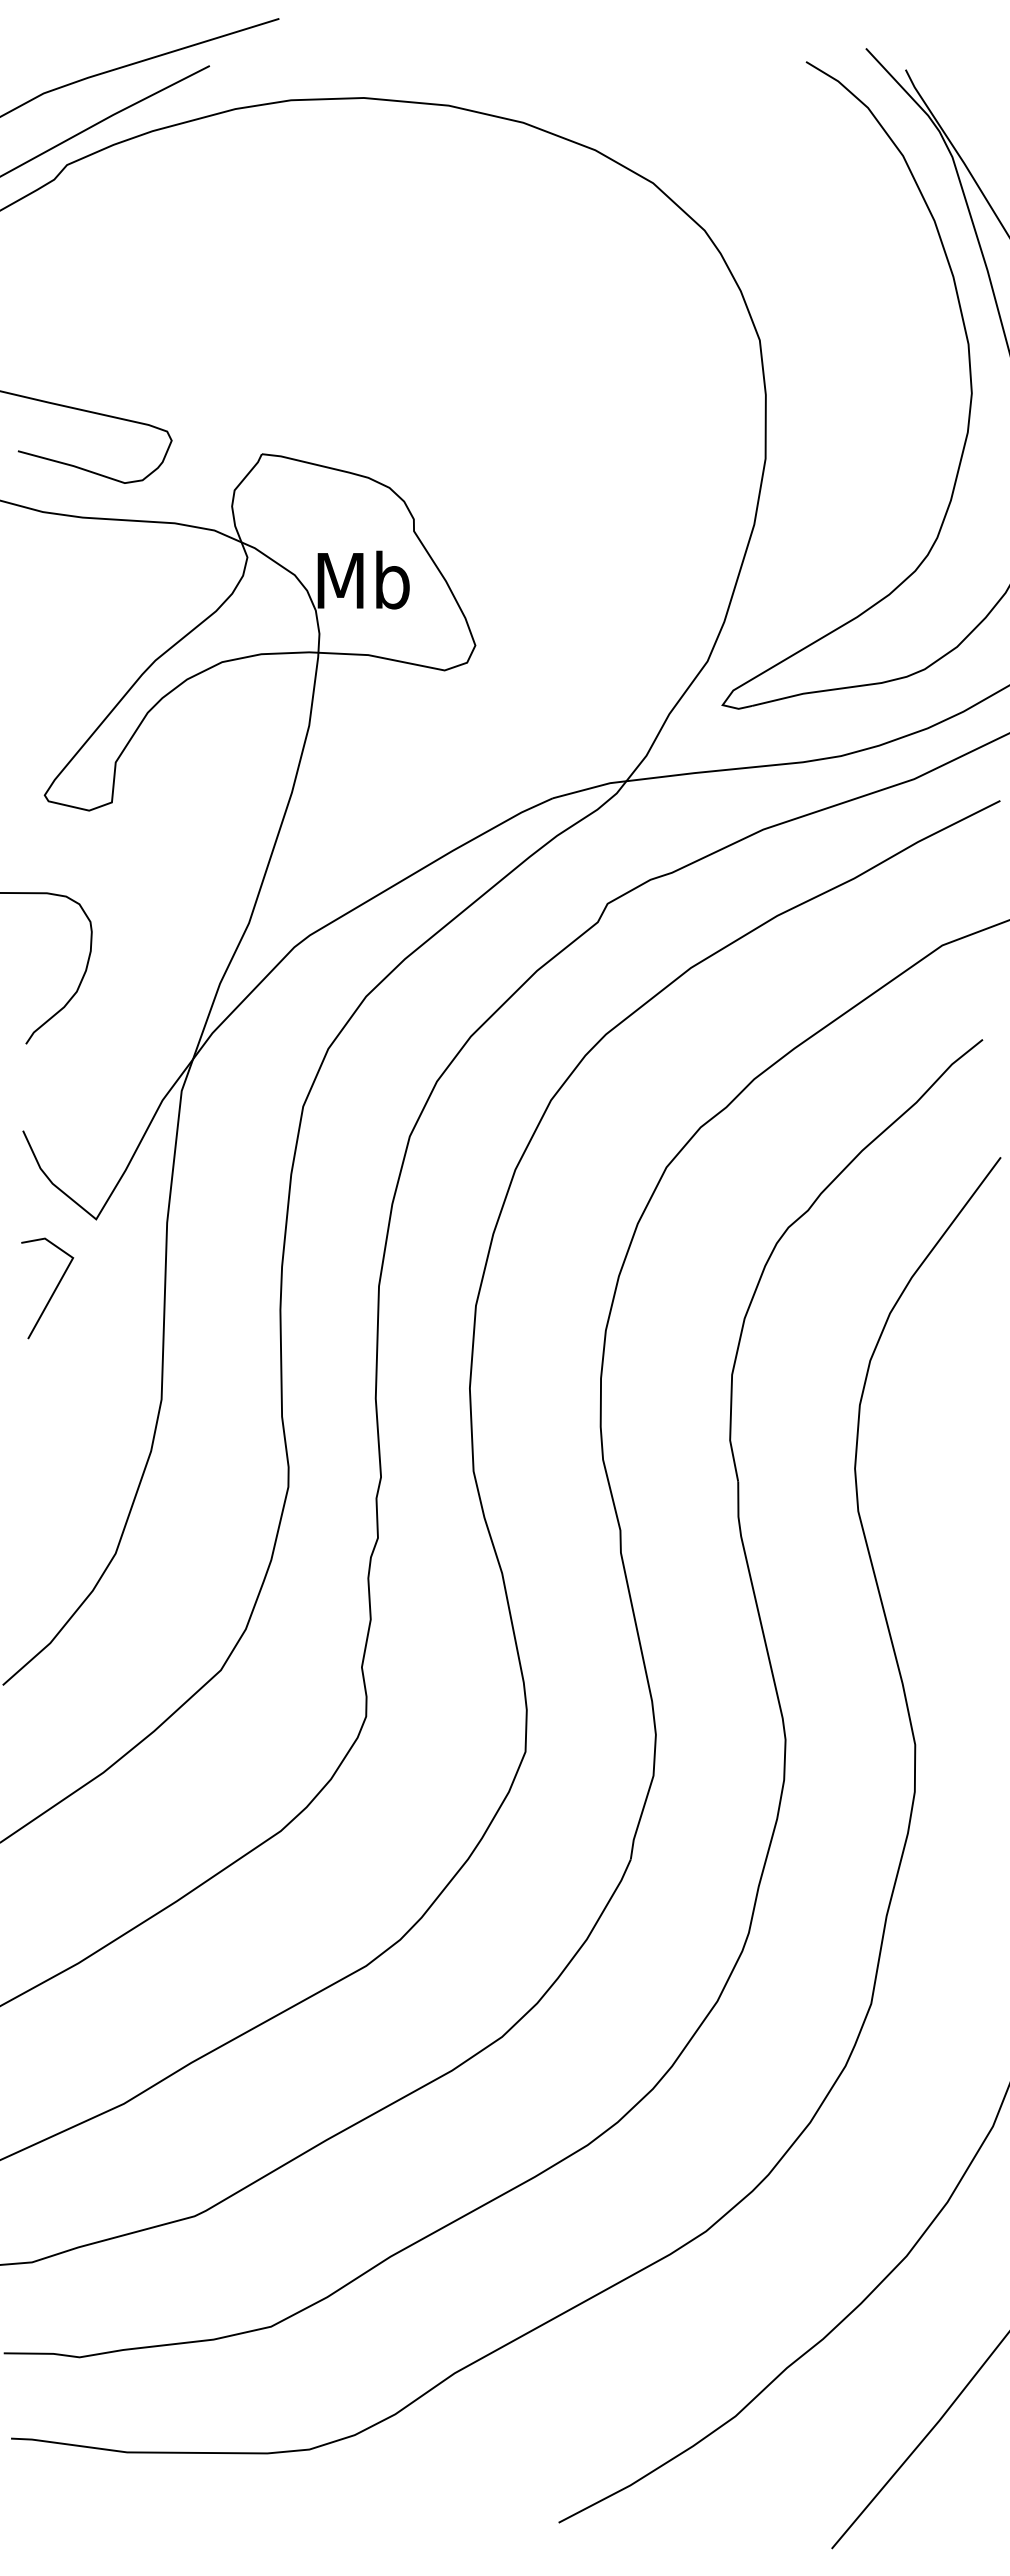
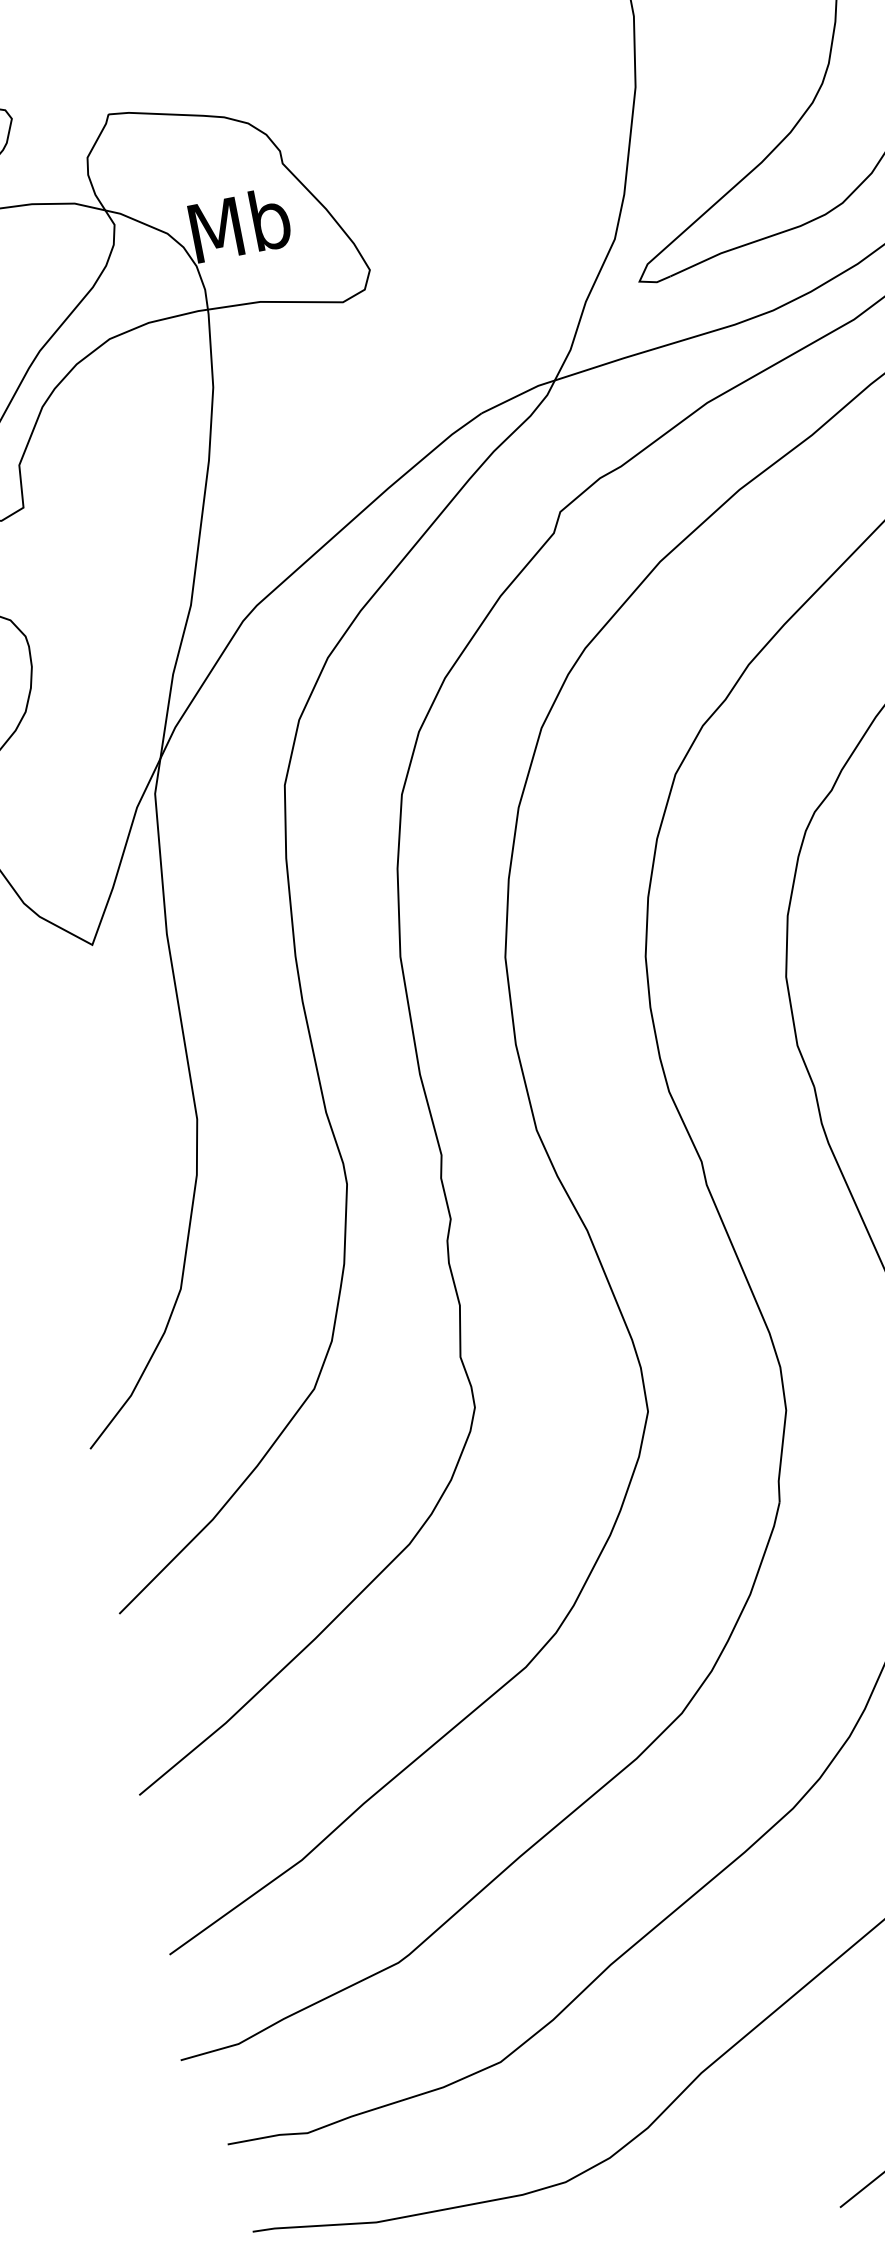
line: (52, 1292) -> (61, 1030), removed

